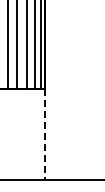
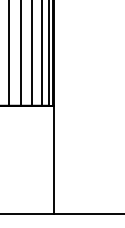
line: (45, 134) -> (54, 159), dashed -> solid

